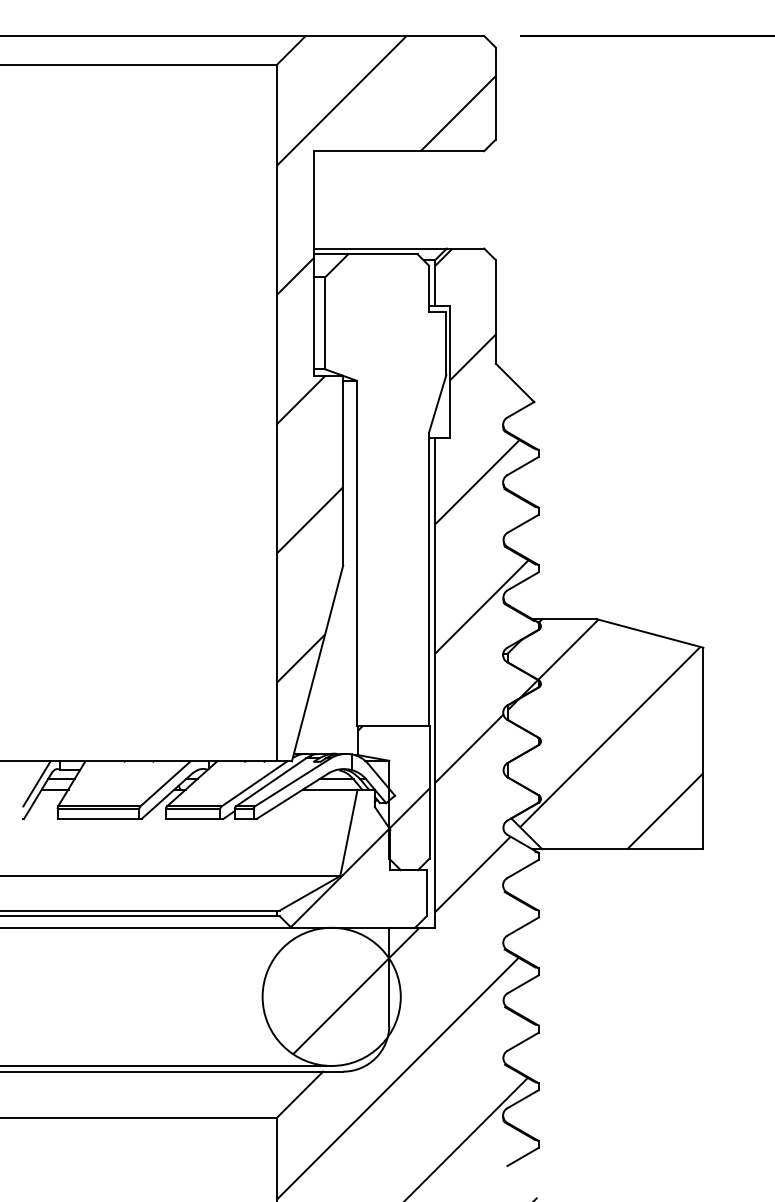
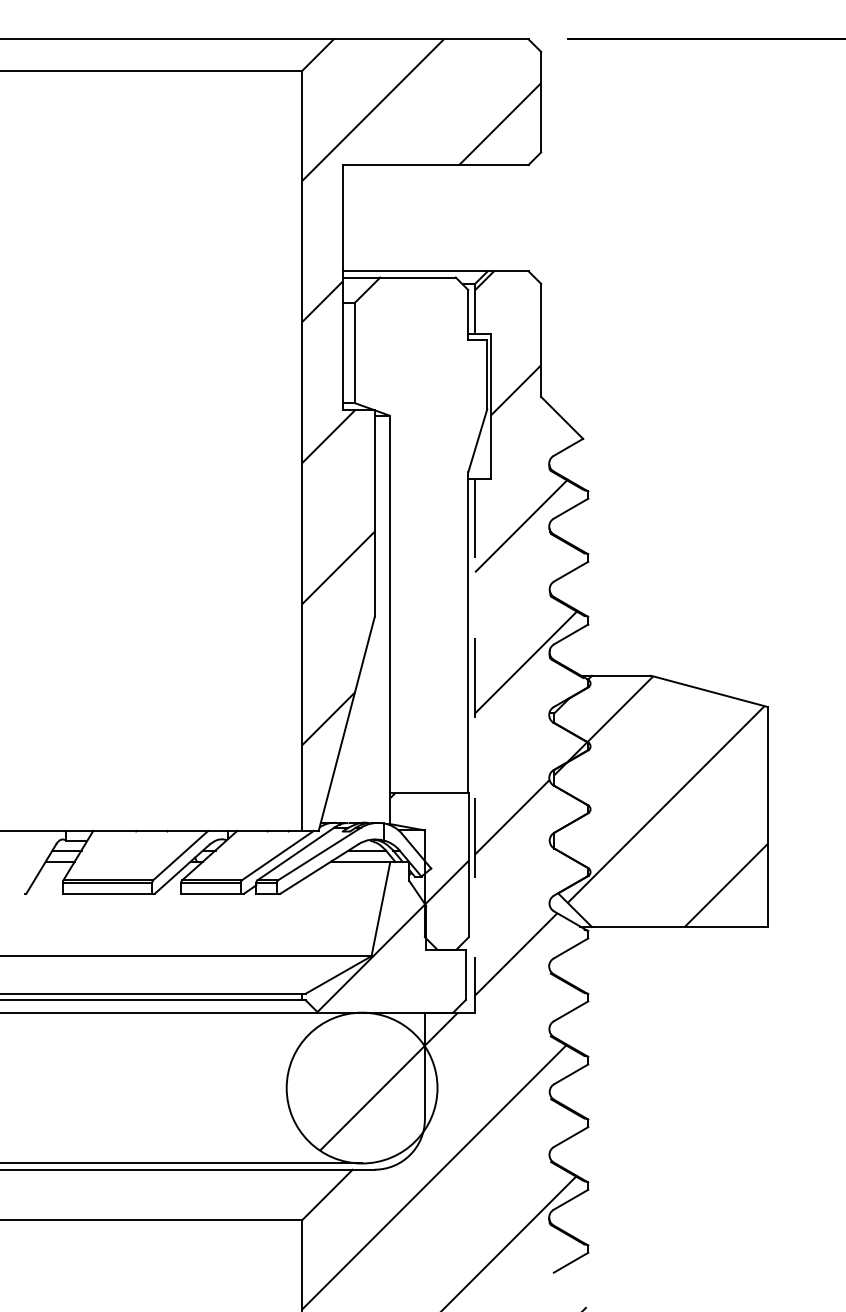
line: (435, 683) -> (475, 746), solid -> dashed
line: (37, 783) -> (40, 855), removed

